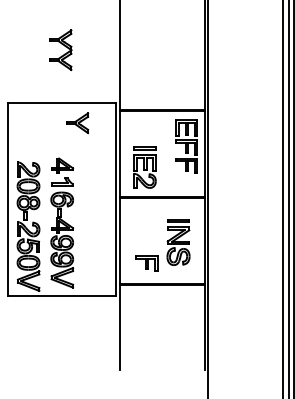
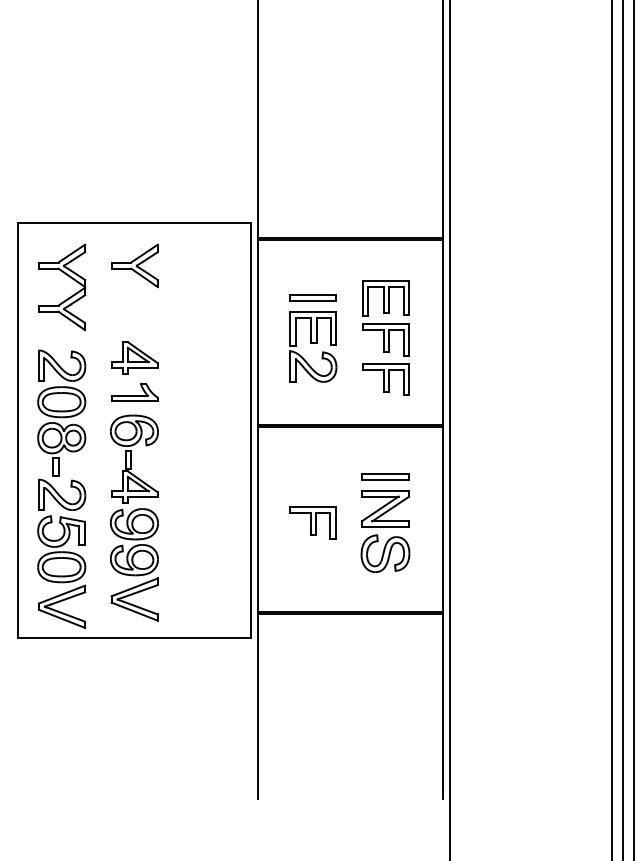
part: (60, 50) -> (61, 288), moved
part: (77, 123) -> (135, 266), moved
part: (186, 146) -> (385, 337), moved
part: (144, 167) -> (312, 337), moved
part: (146, 263) -> (312, 523), moved

